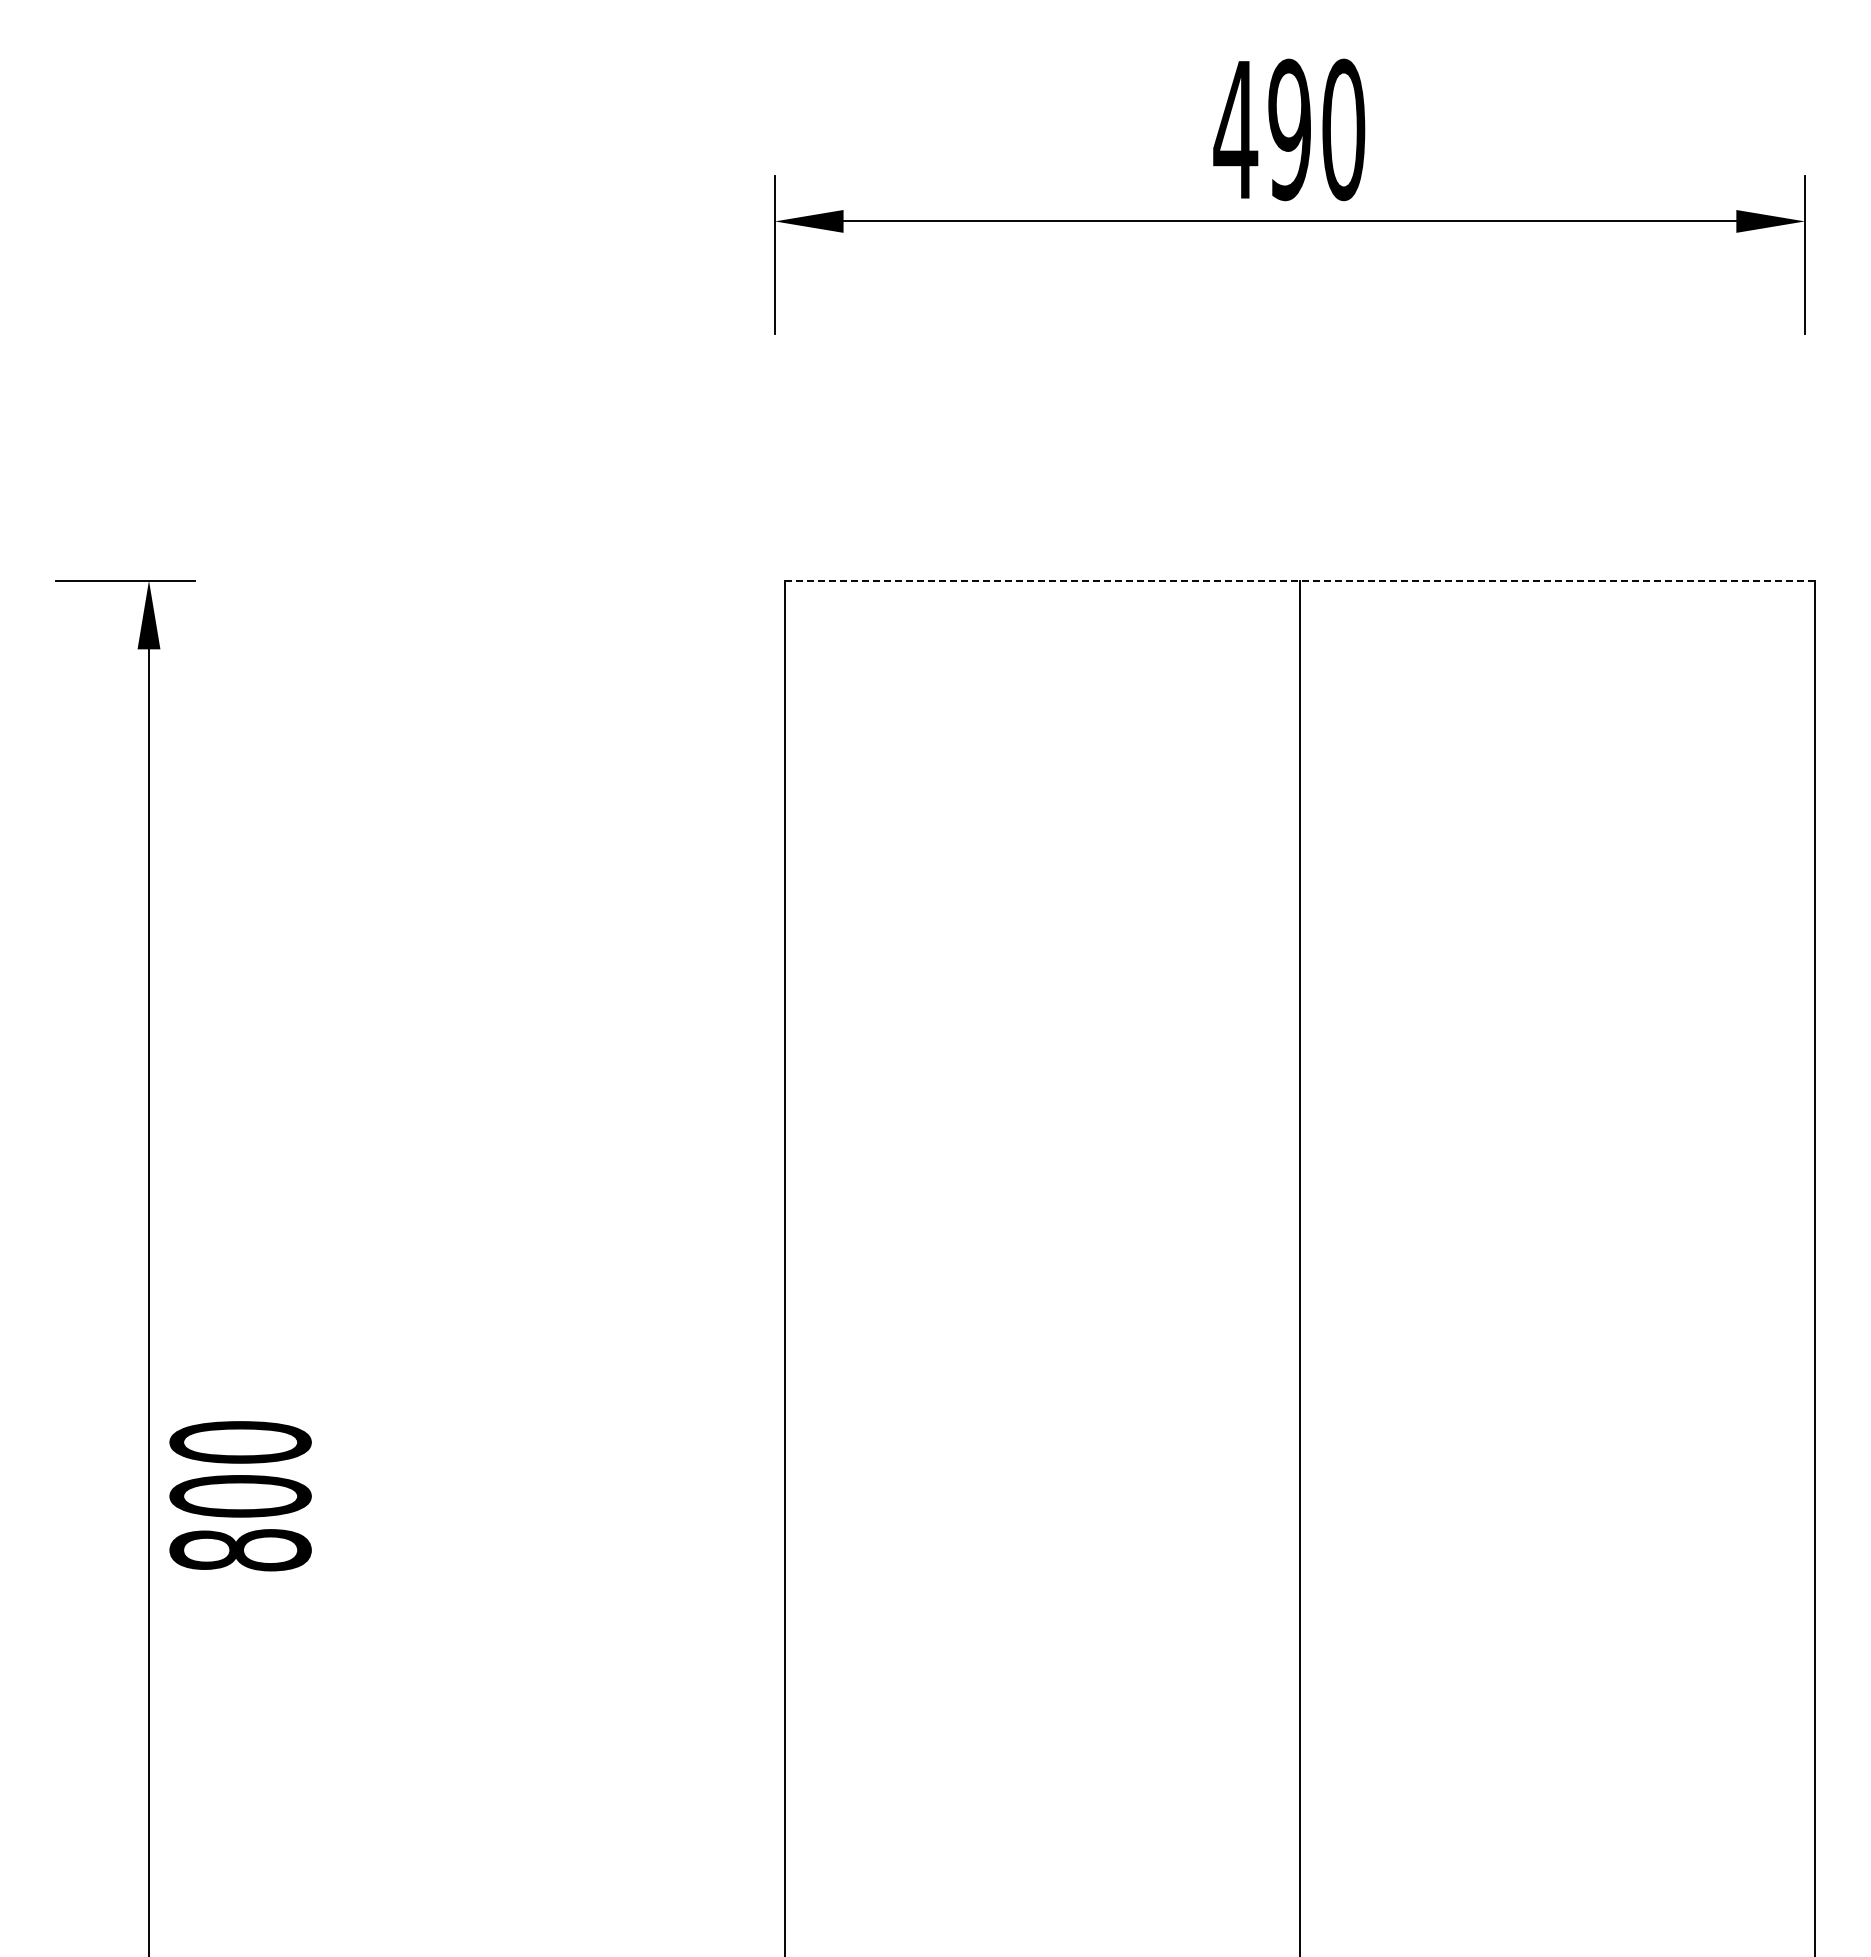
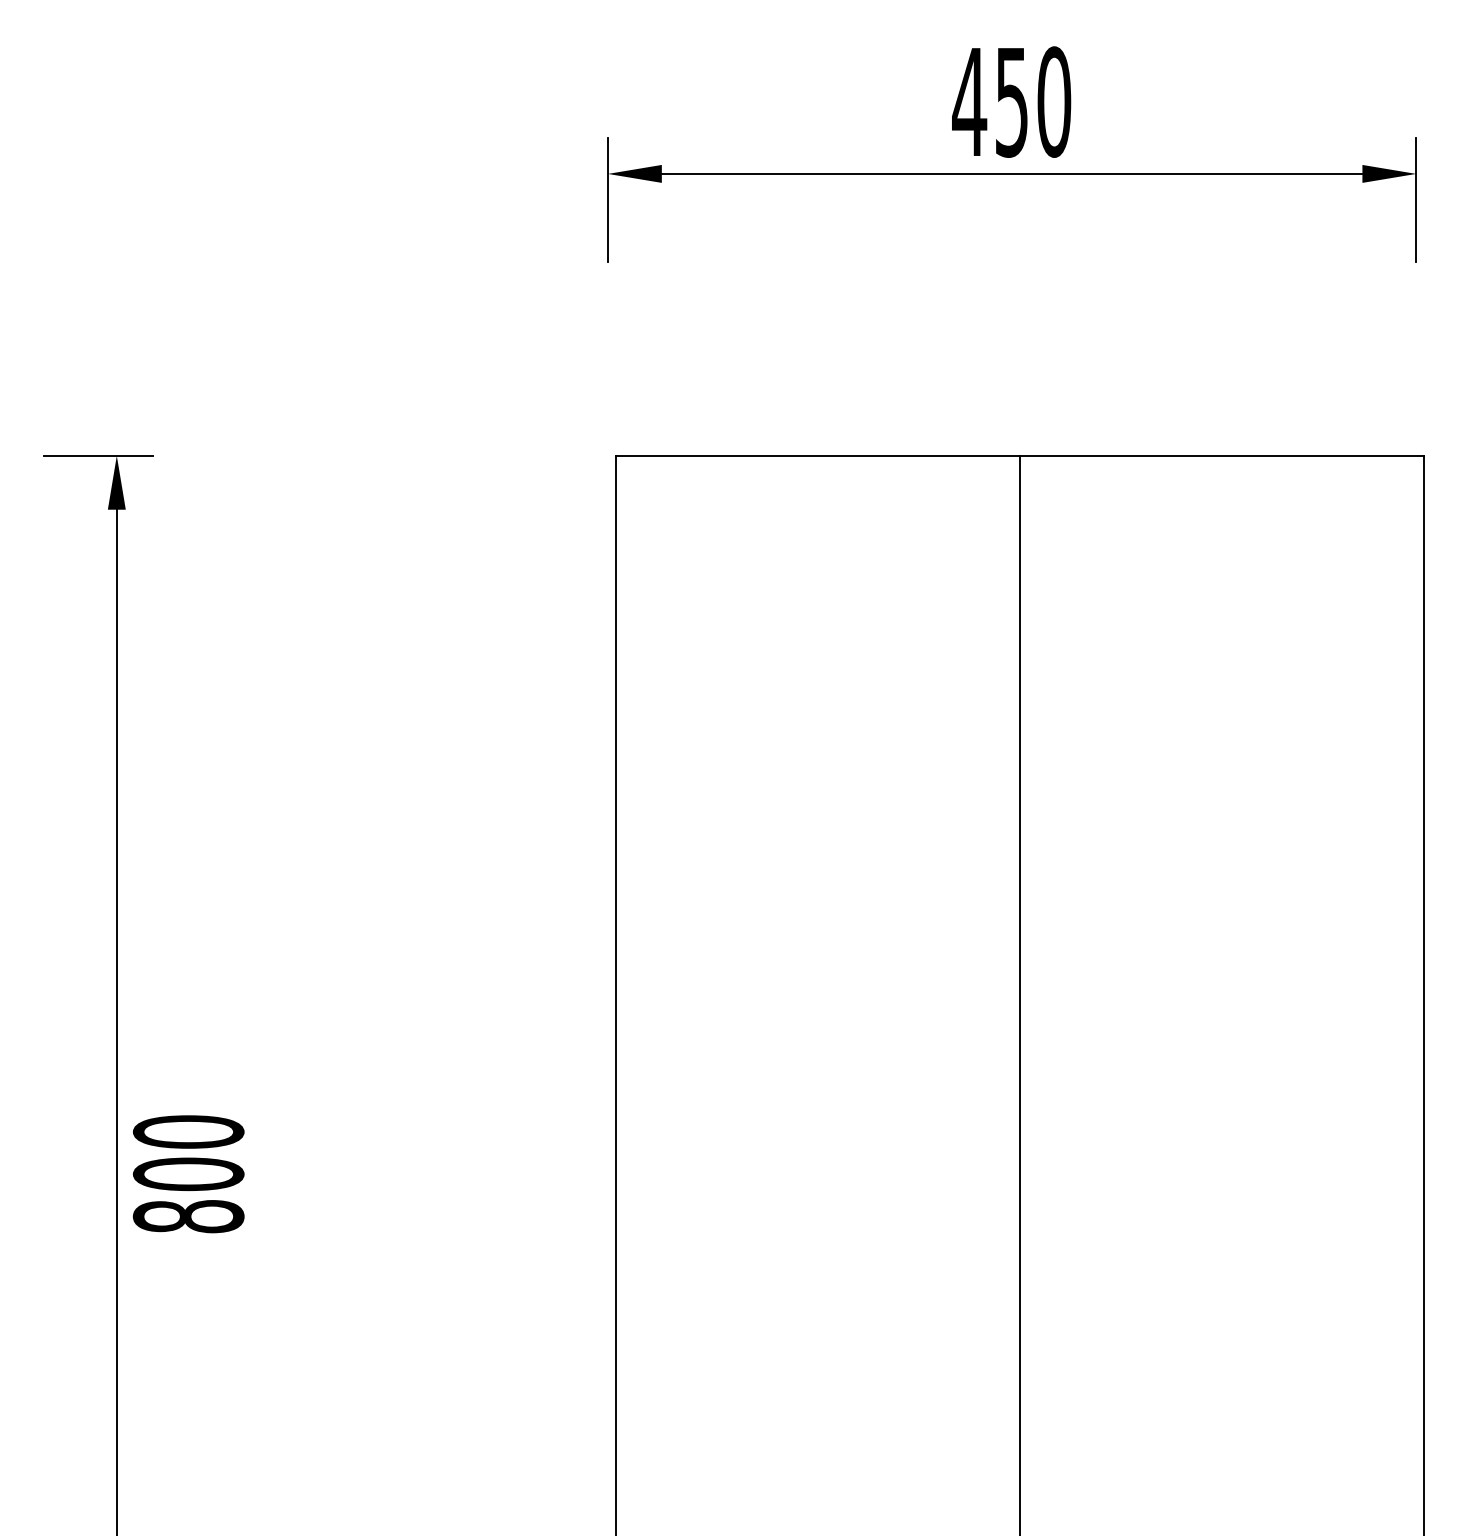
text: (1289, 129) -> (1011, 101), 490 -> 450
line: (1299, 580) -> (1019, 455), dashed -> solid

